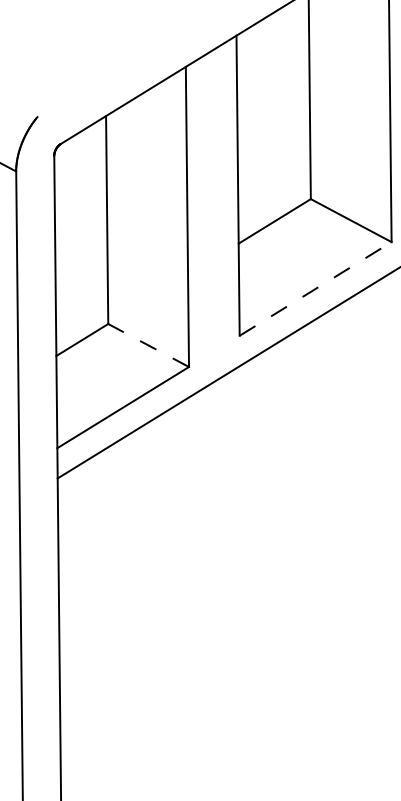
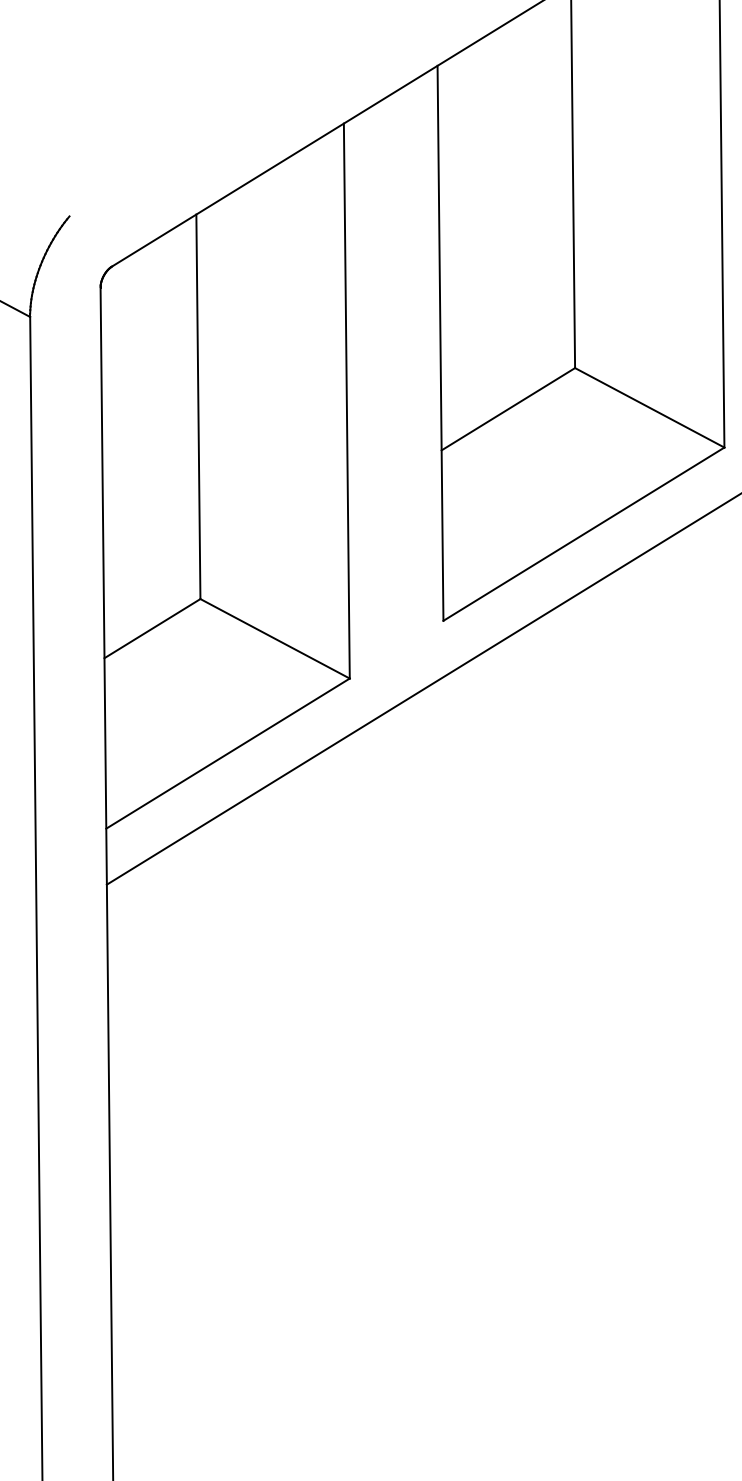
line: (316, 288) -> (585, 533), dashed -> solid
line: (148, 345) -> (274, 638), dashed -> solid

